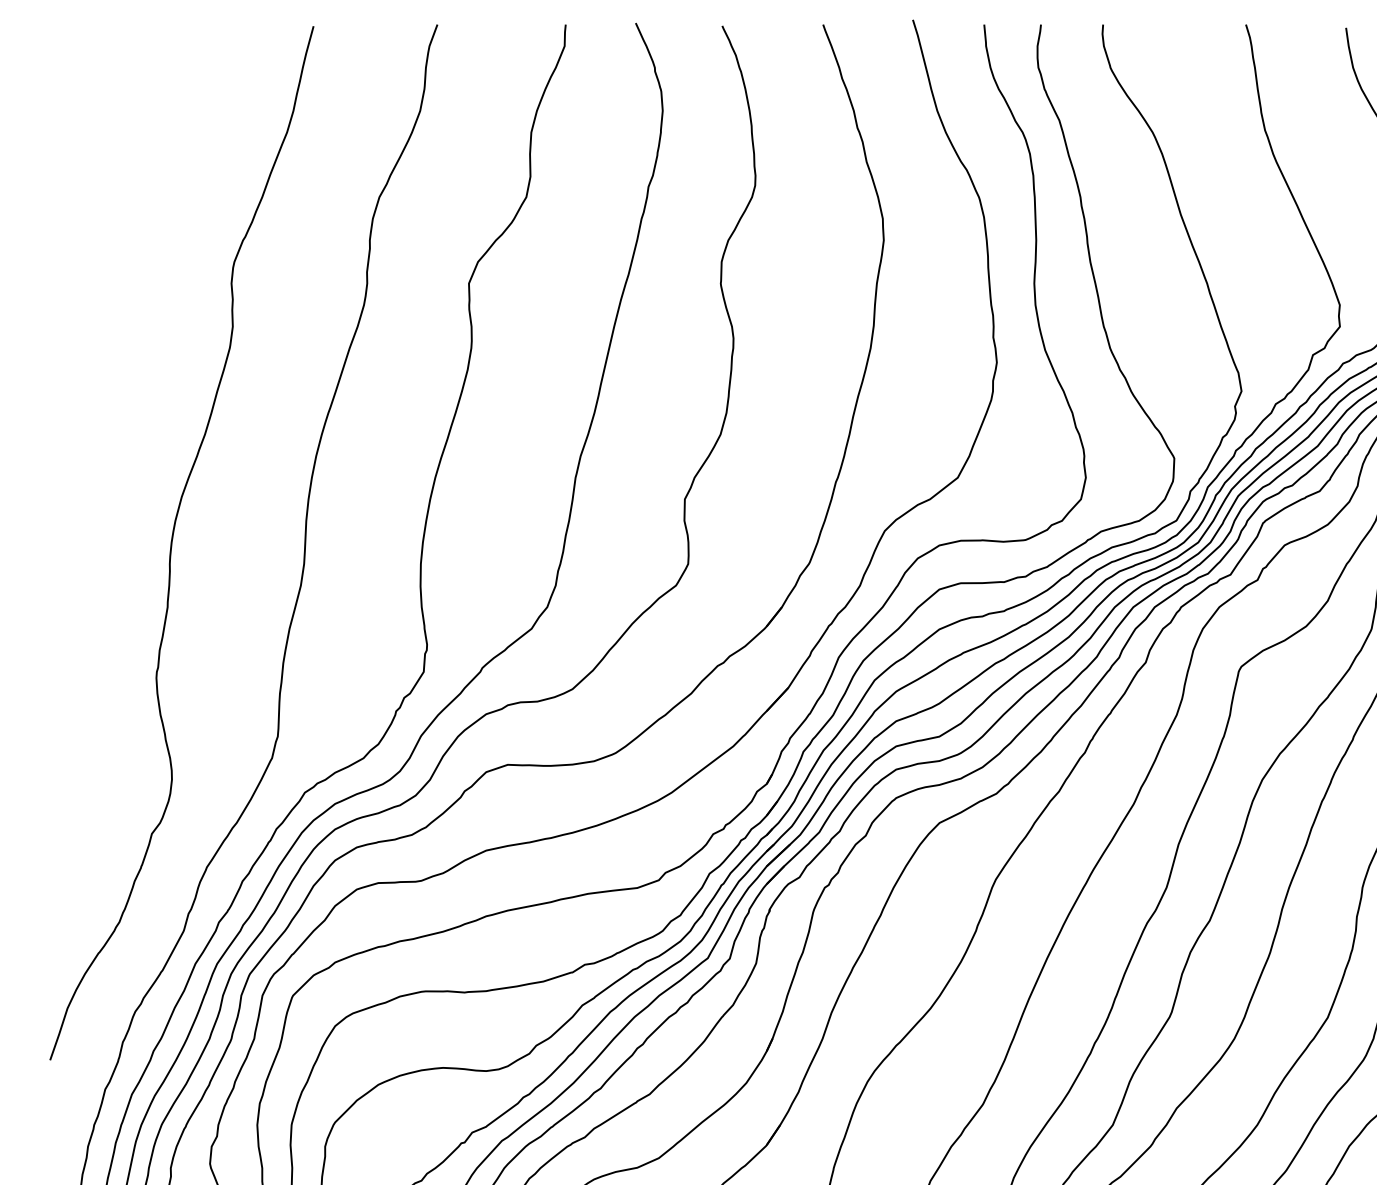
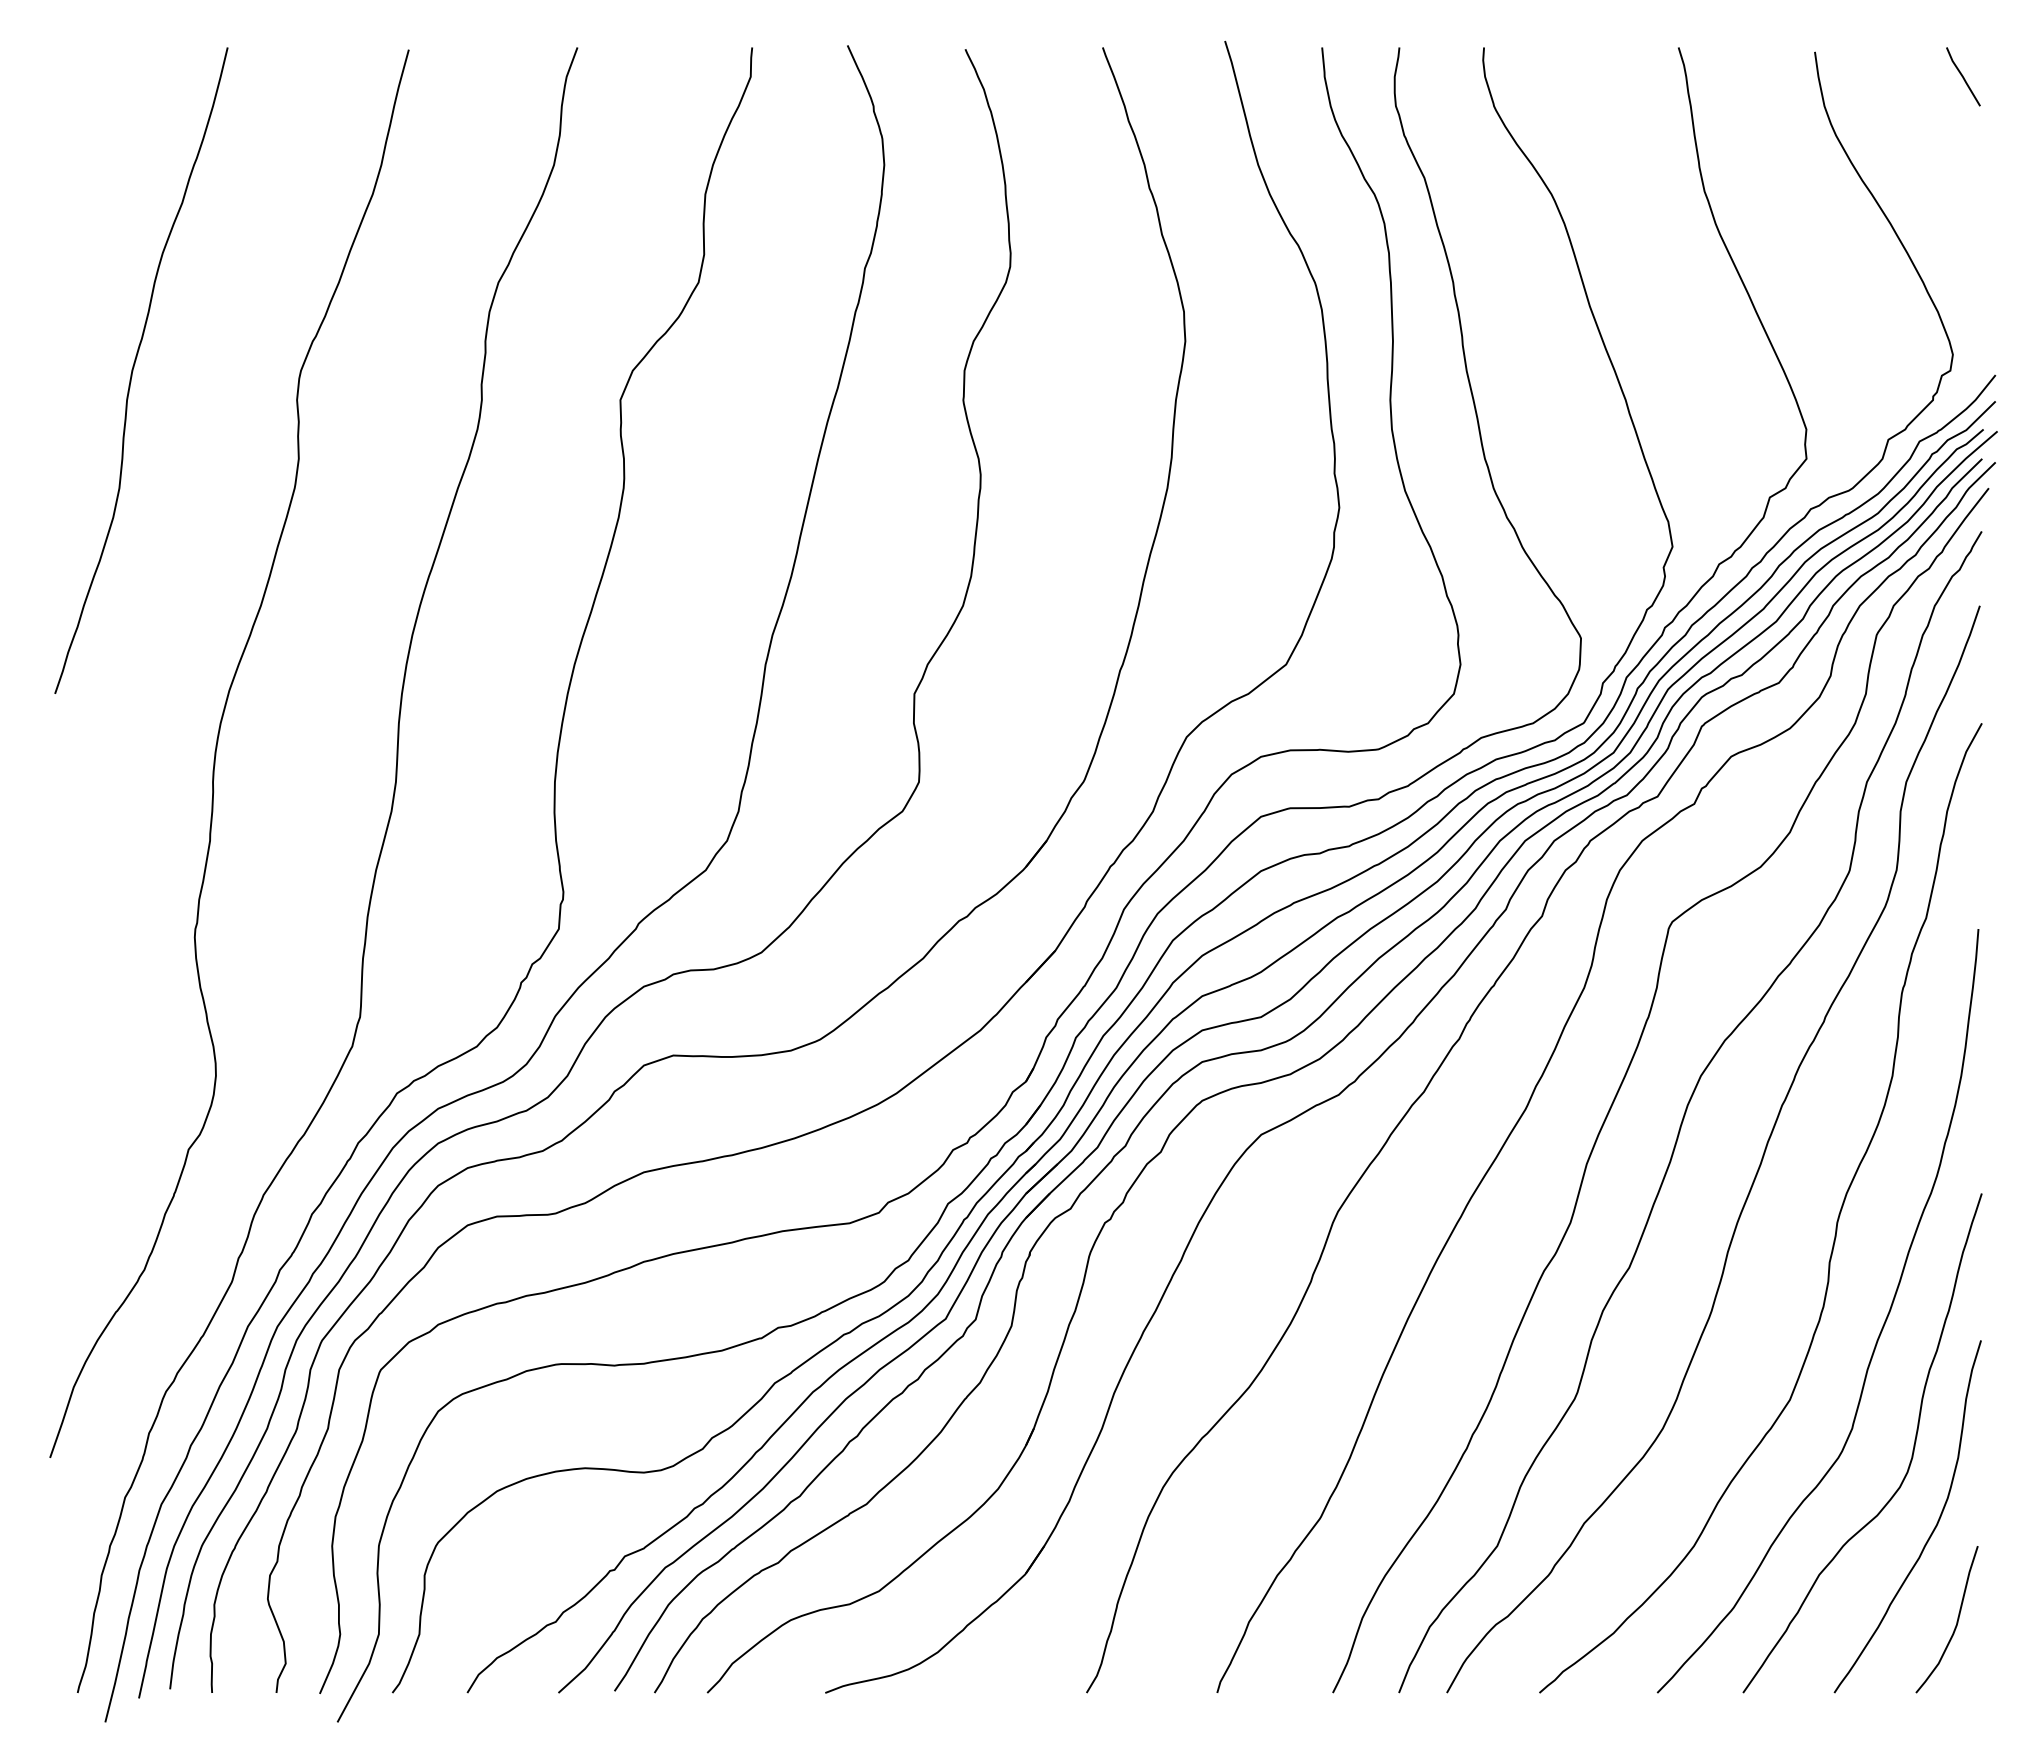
curve: (112, 259) -> (134, 367), added

